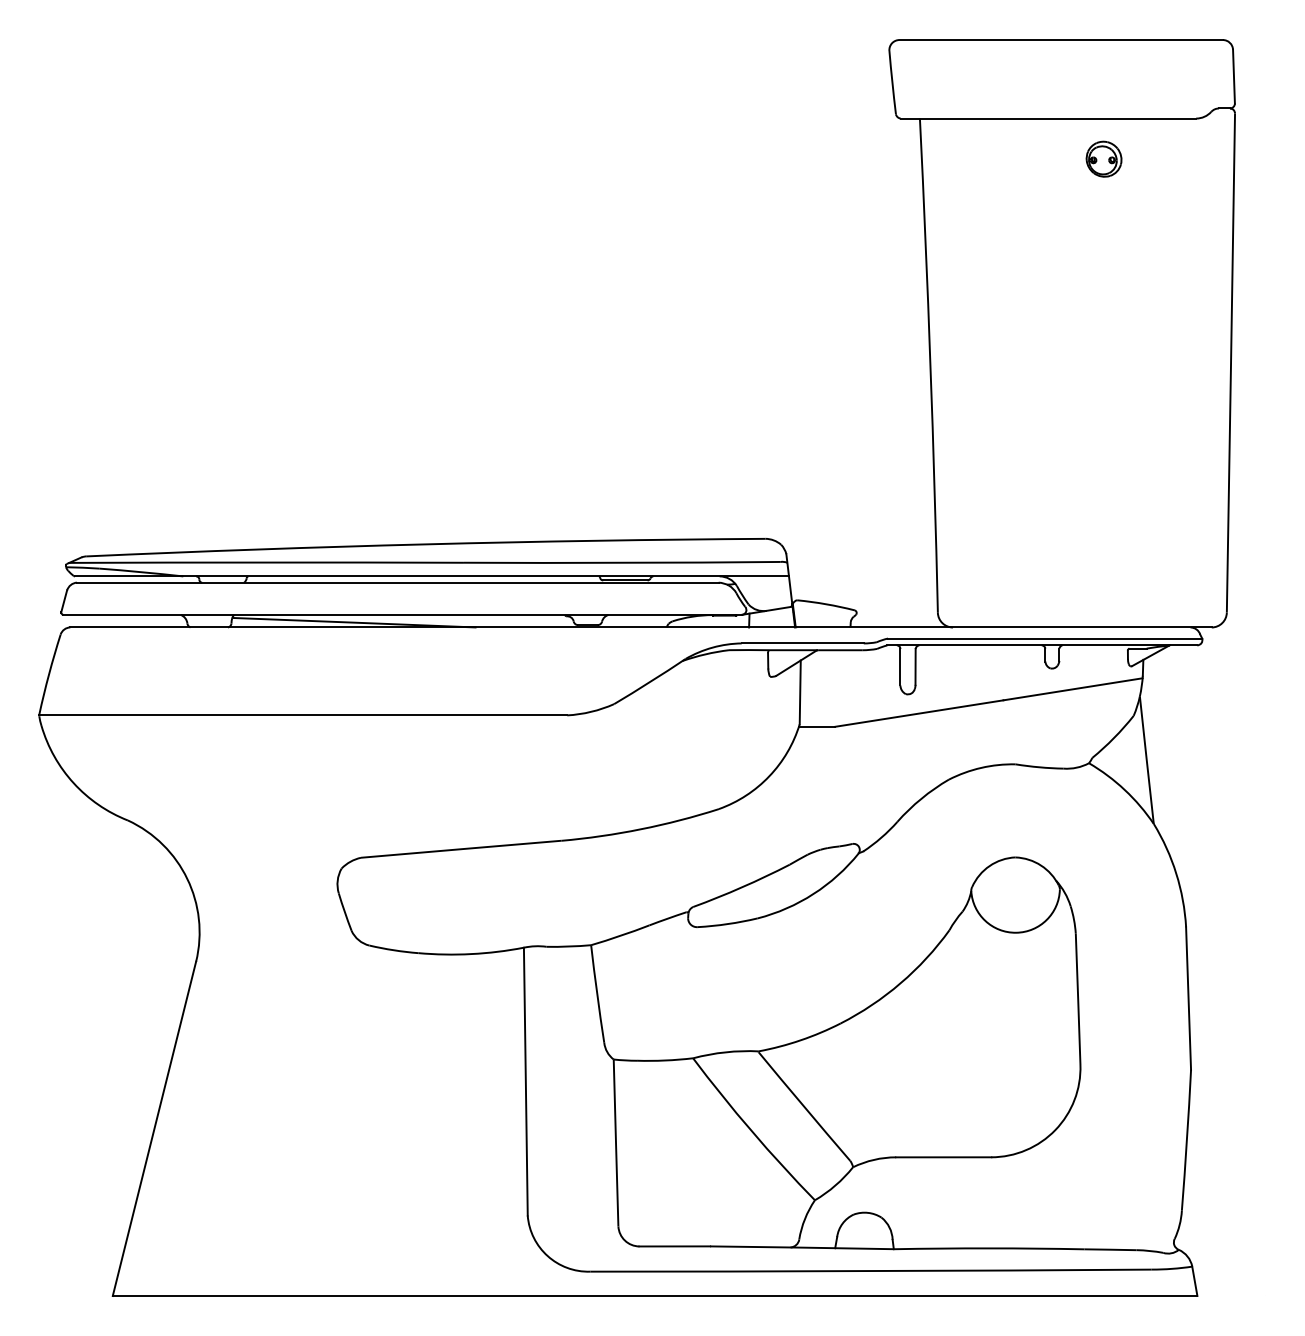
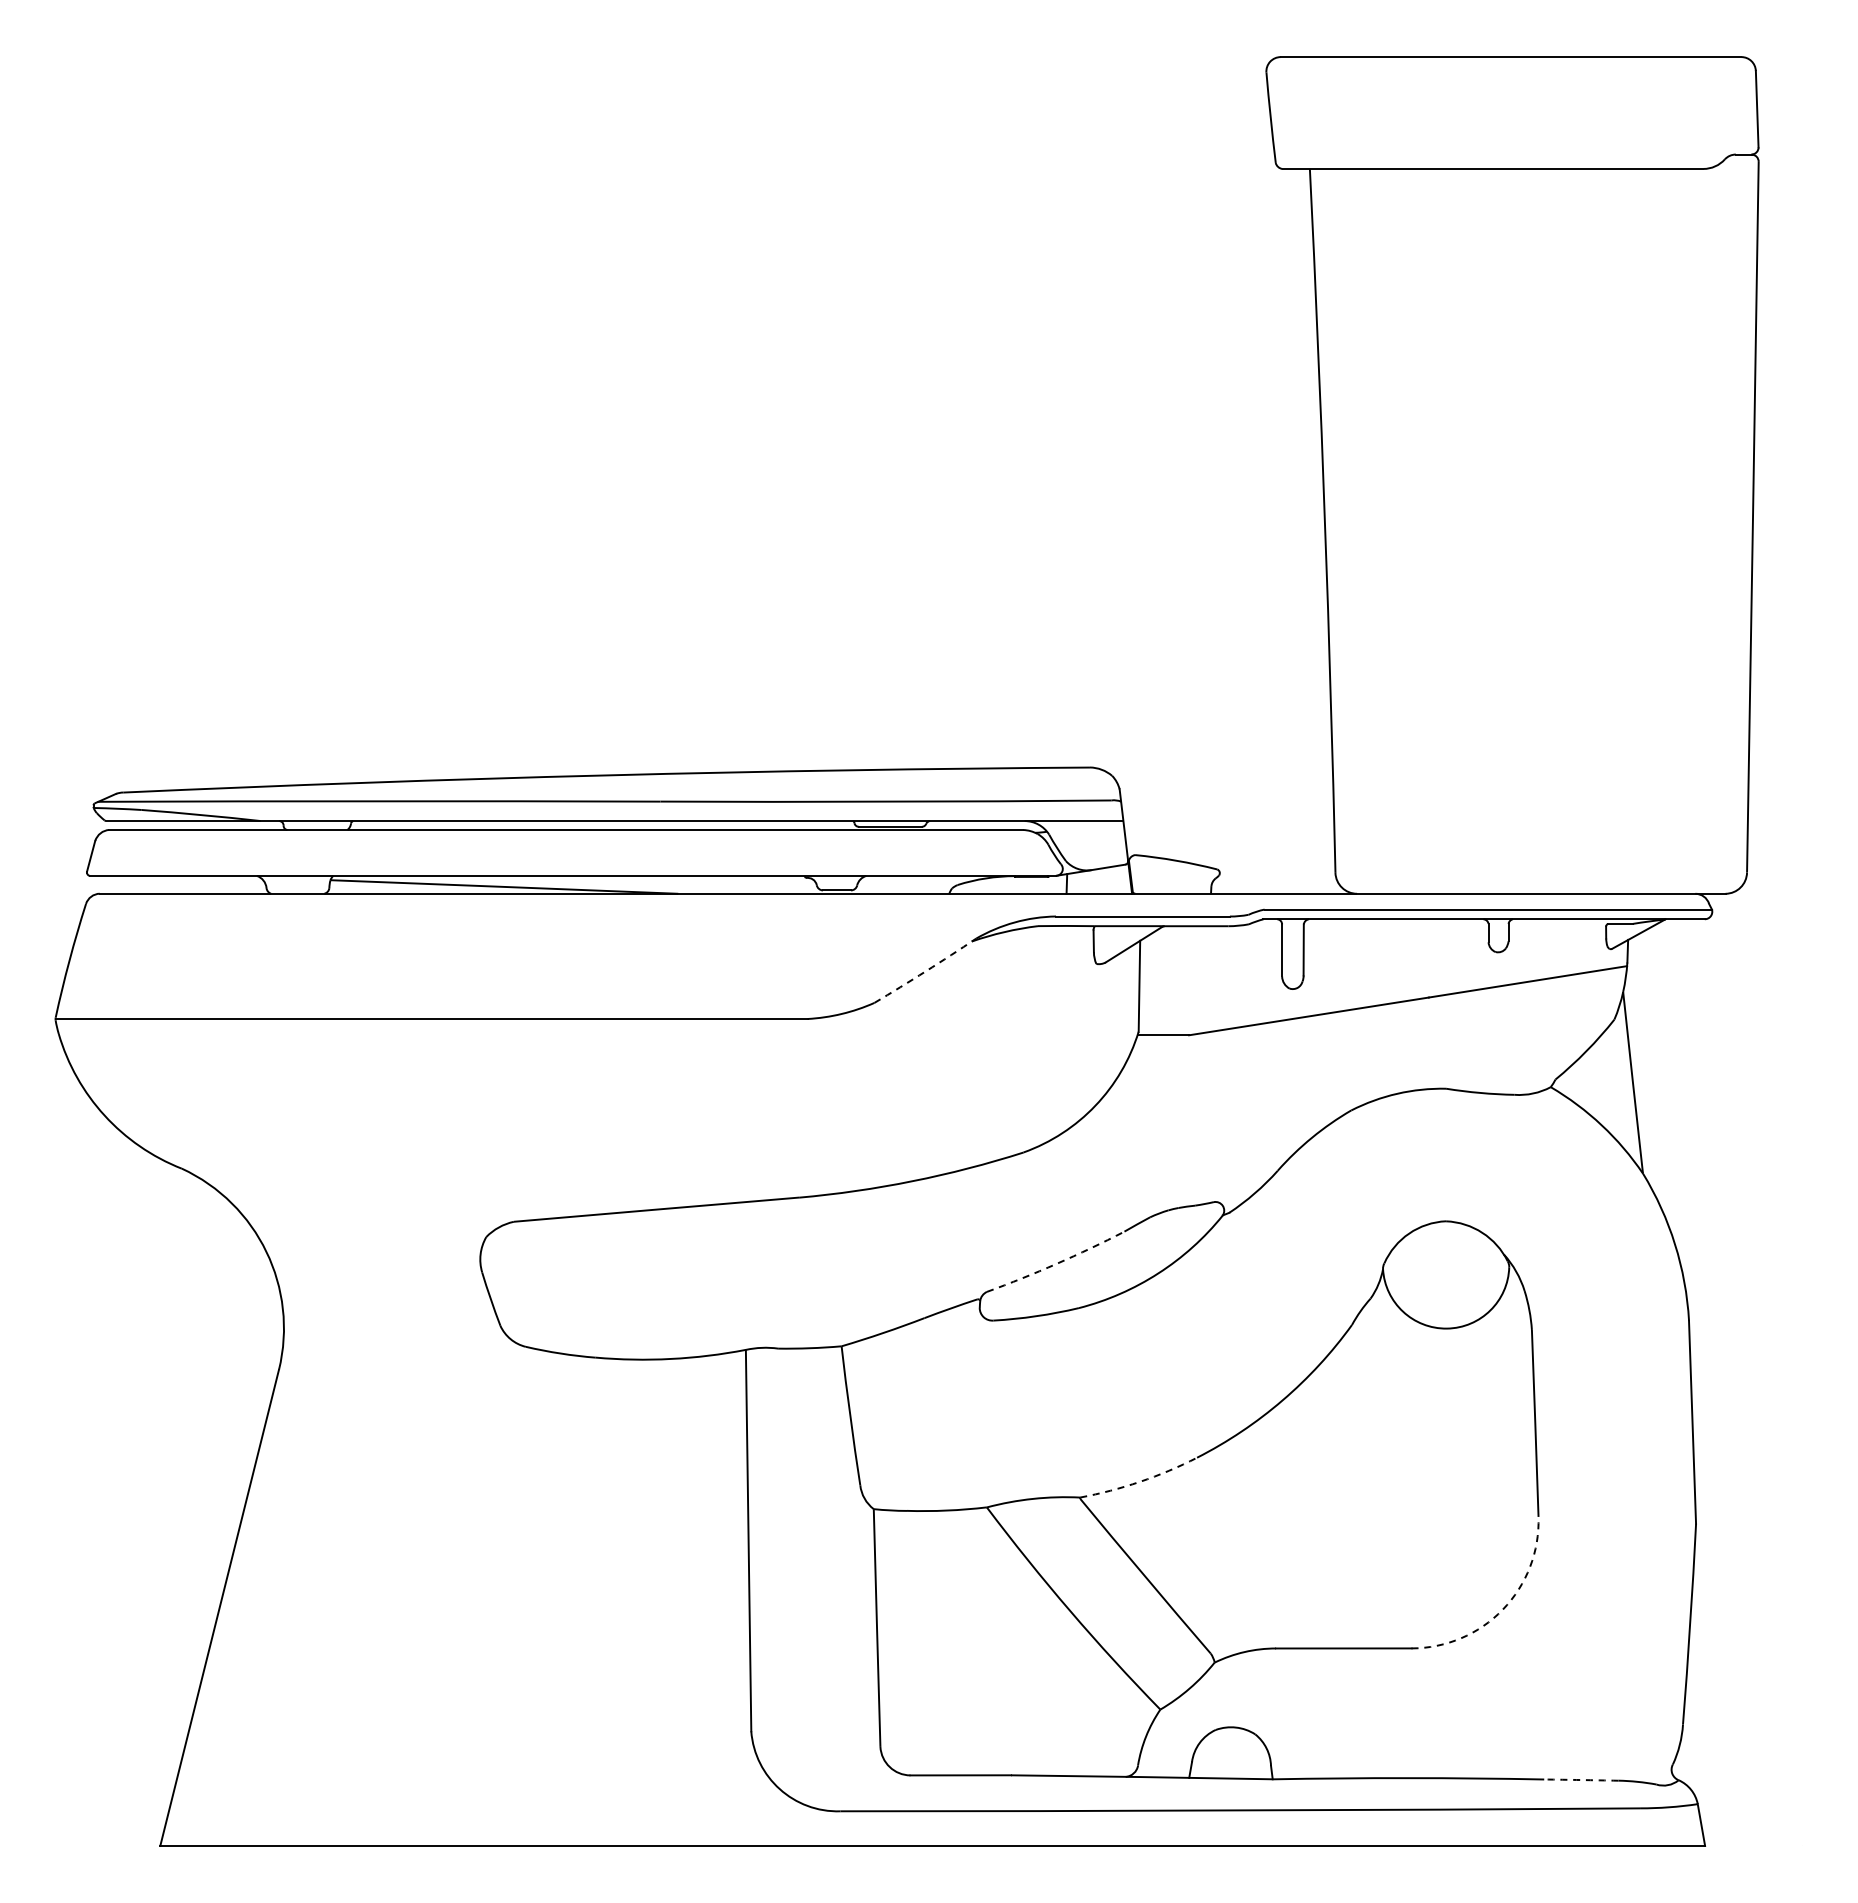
part: (1103, 158) -> (1571, 226), removed
arc: (650, 682) -> (925, 971), solid -> dashed
arc: (742, 887) -> (1056, 1263), solid -> dashed
arc: (800, 1040) -> (1140, 1481), solid -> dashed
arc: (1055, 1129) -> (1502, 1609), solid -> dashed
arc: (1110, 1250) -> (1581, 1780), solid -> dashed

